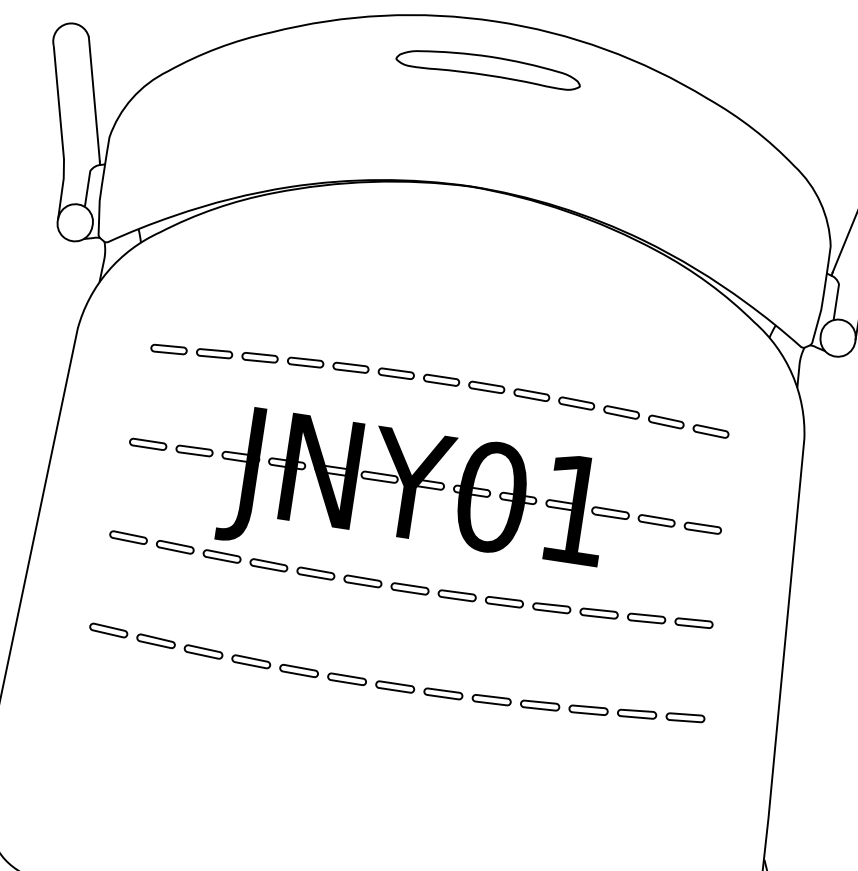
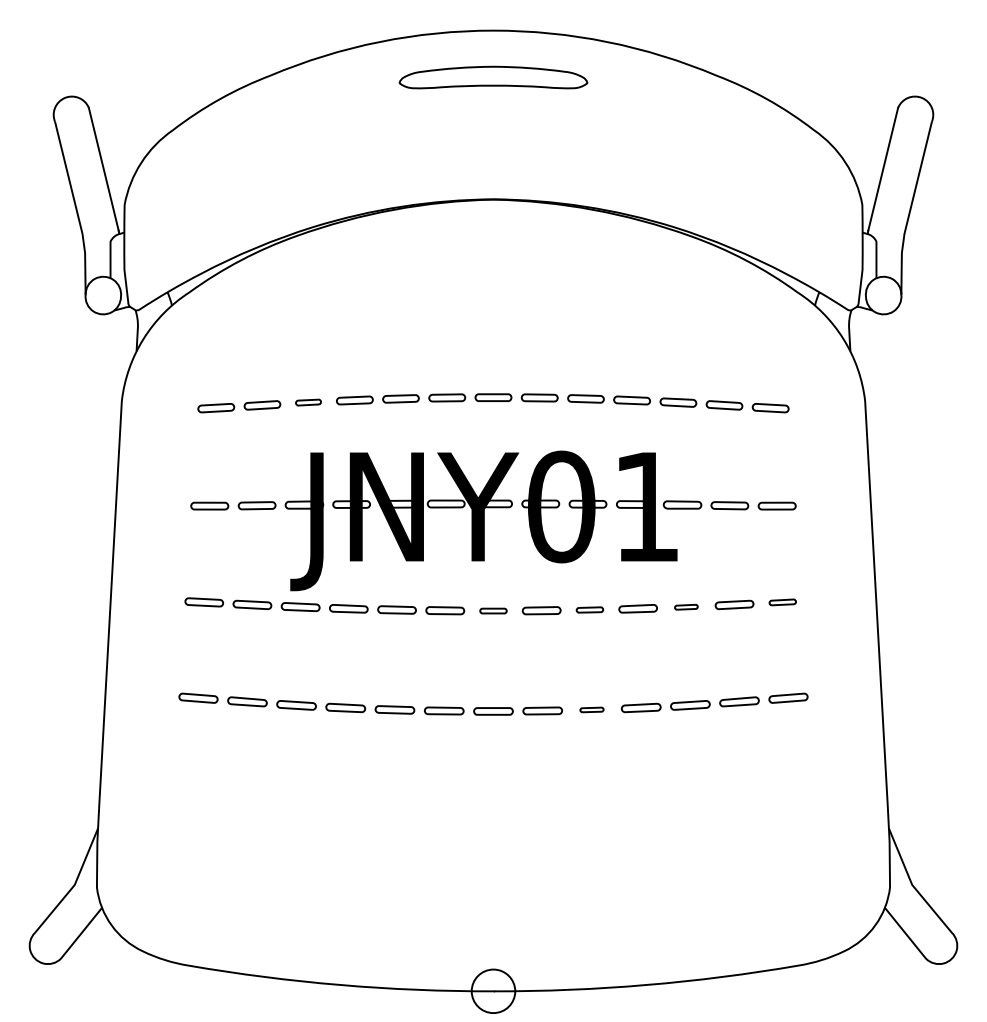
part: (260, 357) -> (308, 402), size x0.7
part: (410, 588) -> (493, 610), size x0.7
part: (504, 601) -> (589, 609), size x0.7
part: (599, 613) -> (686, 607), size x0.6
part: (693, 623) -> (782, 602), size x0.7
part: (491, 699) -> (591, 709), size x0.6

